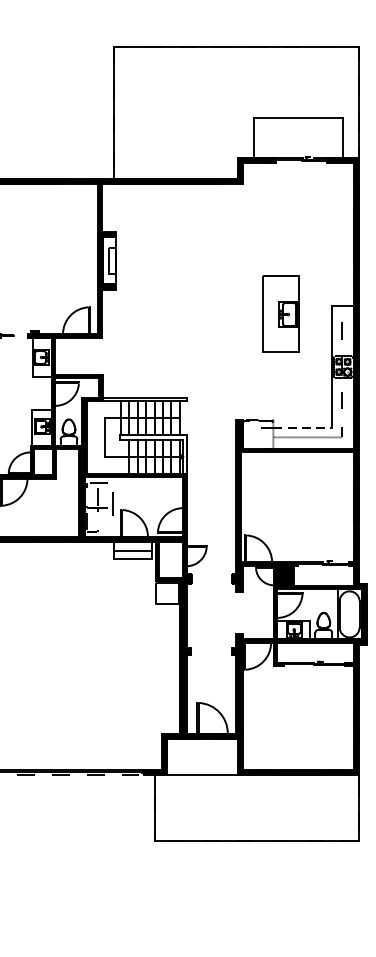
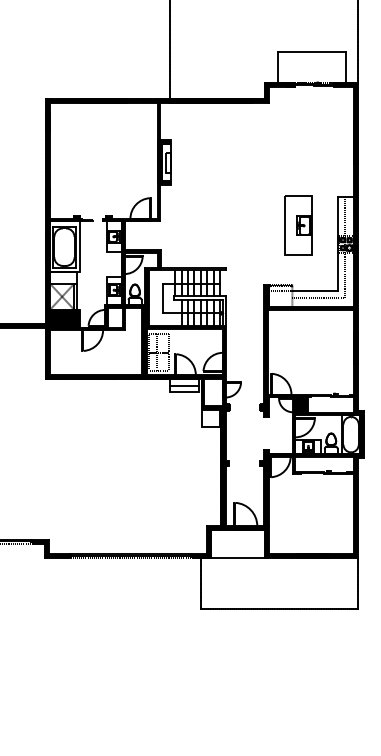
part: (281, 314) -> (298, 225), moved
line: (303, 427) -> (315, 290), dashed -> solid

